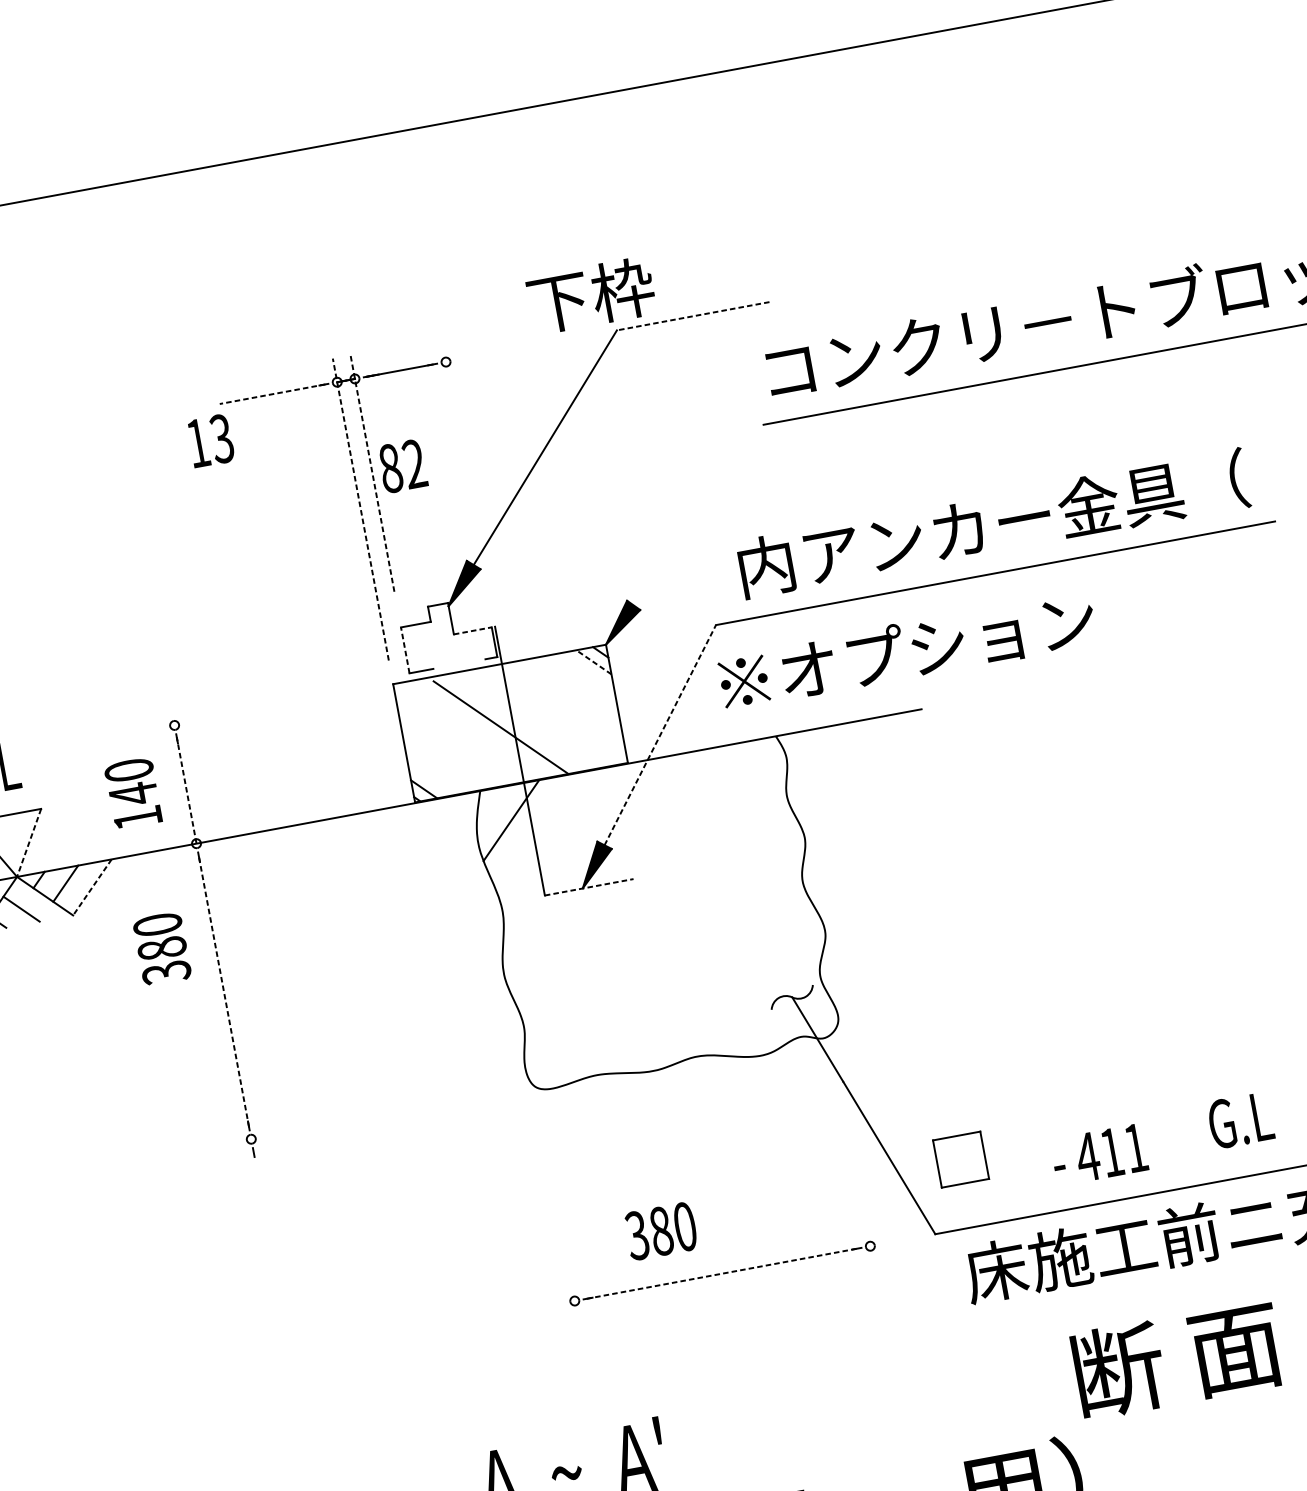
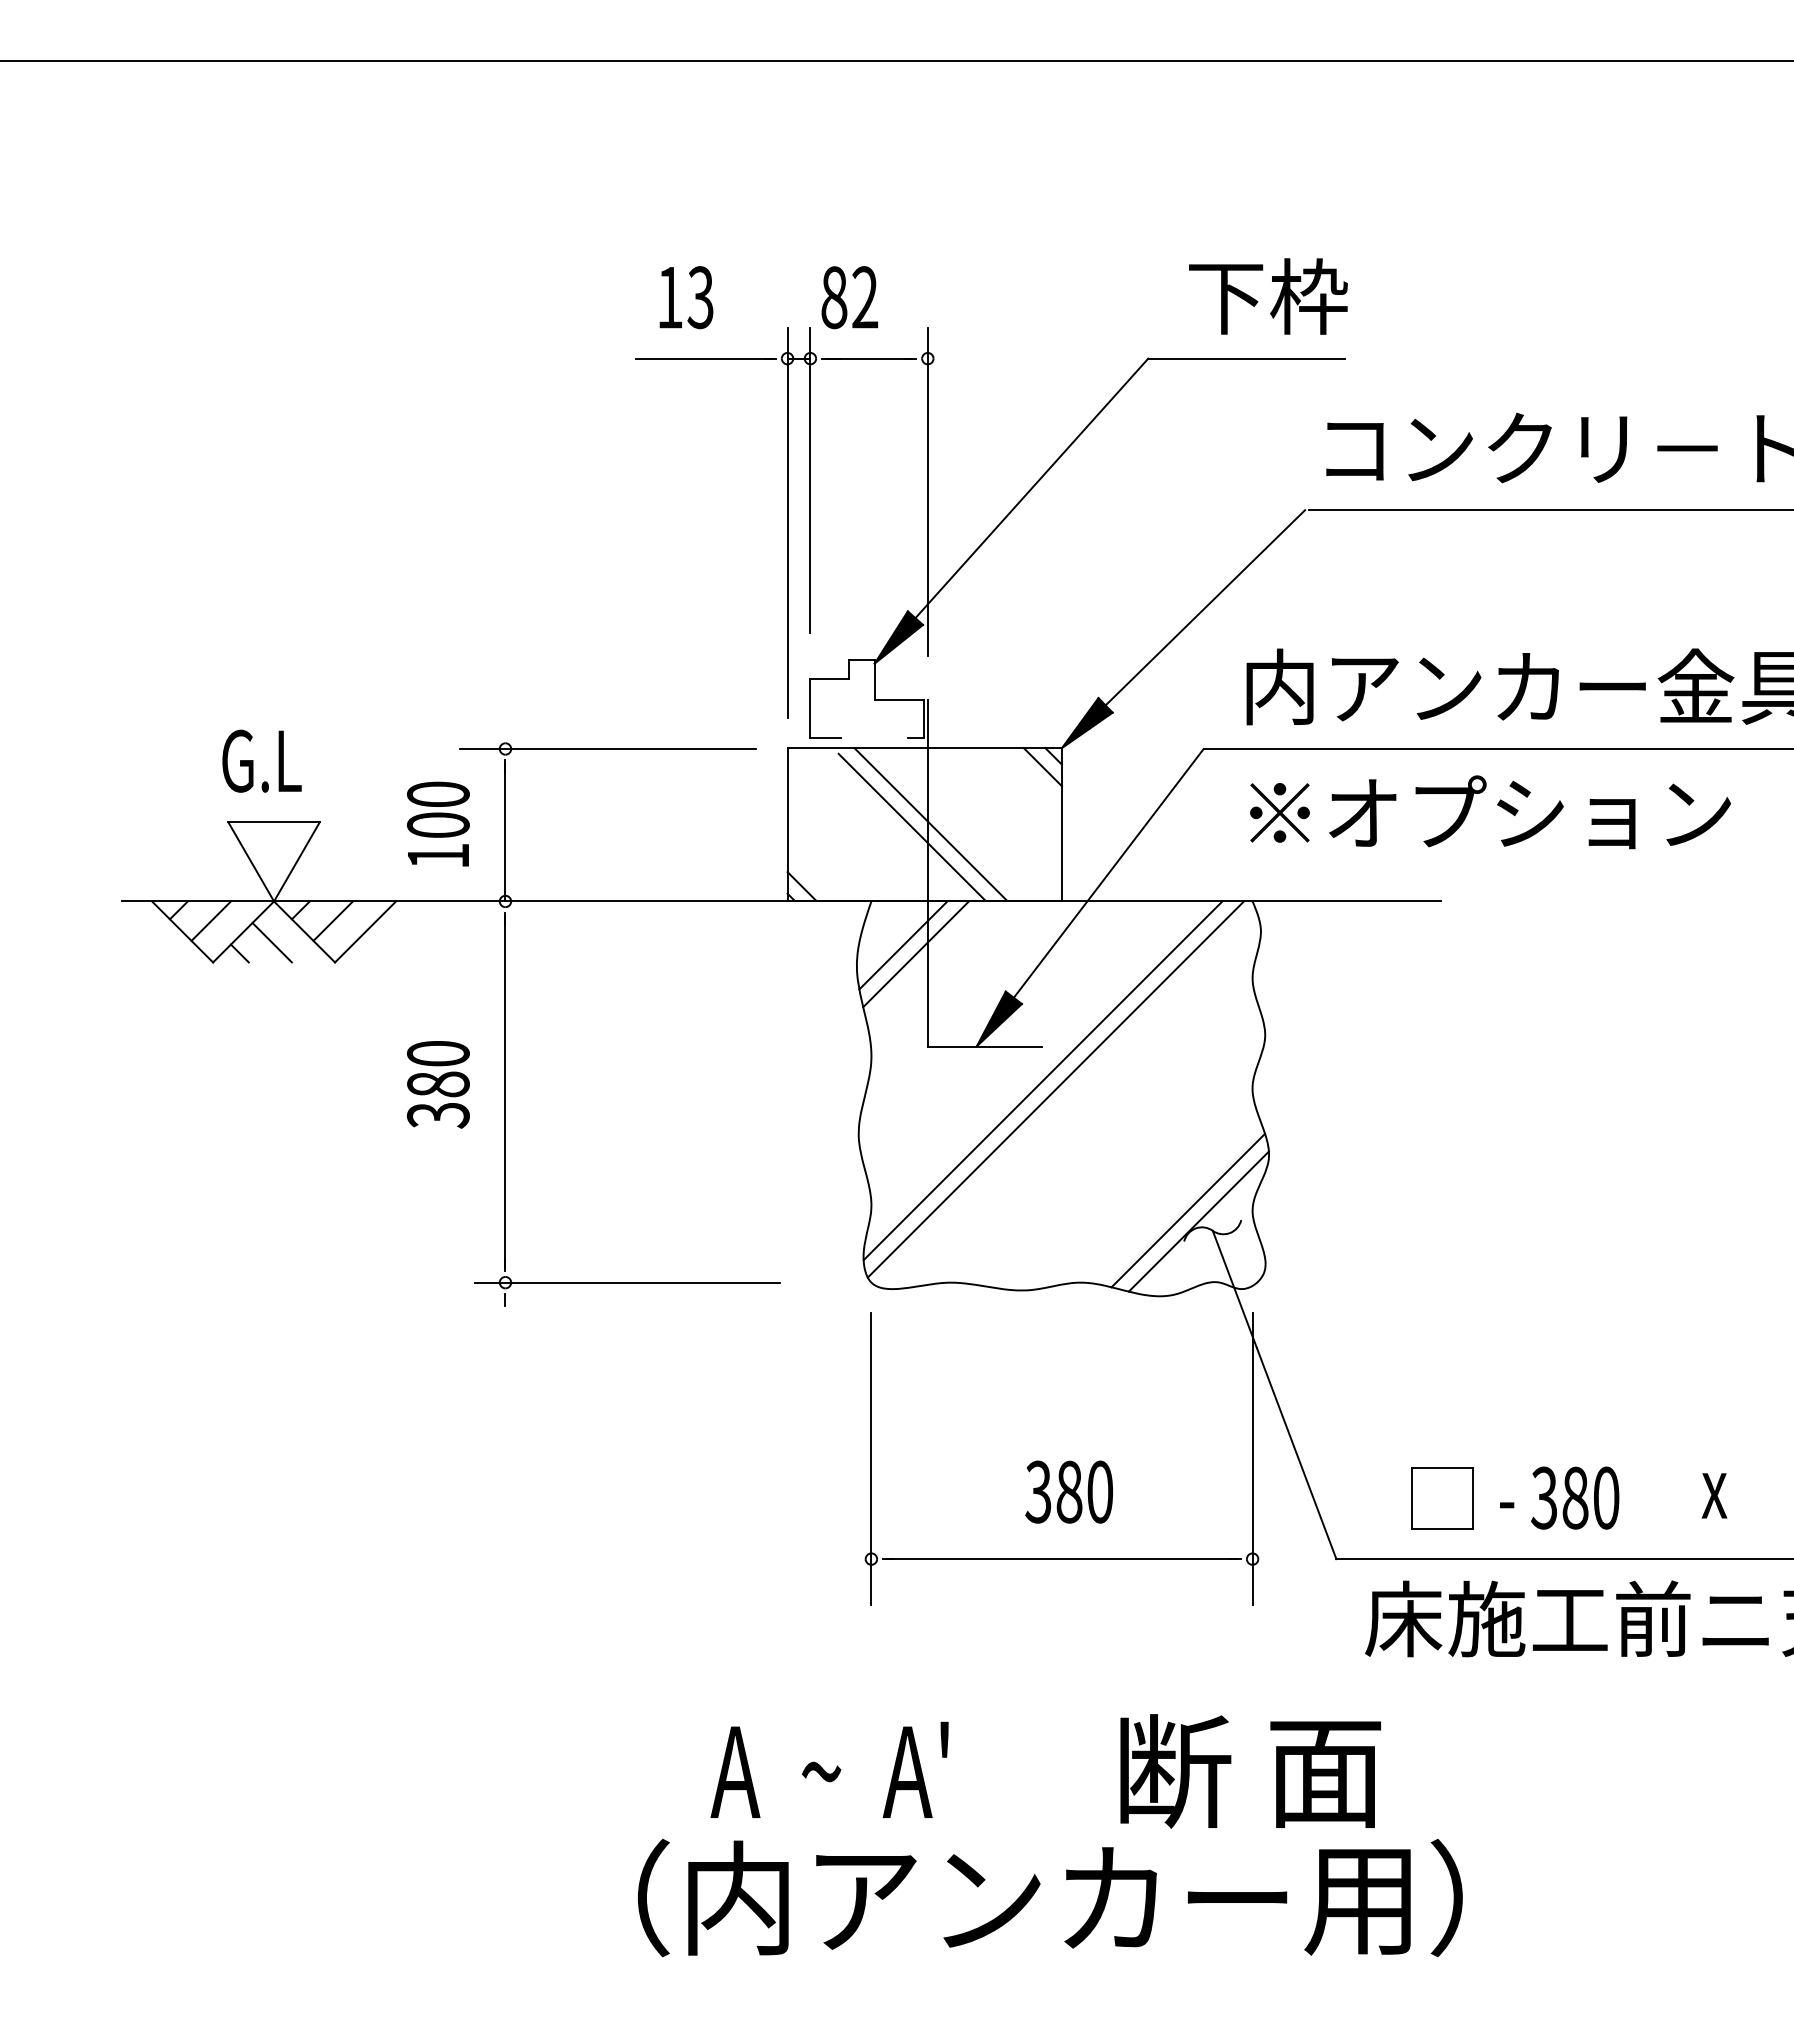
text: (591, 295) -> (1268, 296), moved
line: (693, 316) -> (1246, 358), dashed -> solid
line: (272, 394) -> (703, 358), dashed -> solid
text: (210, 440) -> (686, 297), moved
line: (464, 465) -> (927, 491), added
text: (402, 466) -> (849, 297), moved
line: (372, 473) -> (810, 480), dashed -> solid
line: (360, 509) -> (787, 522), dashed -> solid
line: (697, 515) -> (1205, 607), added
line: (473, 631) -> (899, 700), dashed -> solid
line: (405, 650) -> (810, 708), dashed -> solid
text: (907, 650) -> (1490, 812), moved
line: (593, 661) -> (1042, 766), dashed -> solid
line: (253, 710) -> (607, 748), added
line: (515, 722) -> (930, 824), added
line: (660, 735) -> (1108, 873), dashed -> solid
line: (186, 790) -> (505, 832), dashed -> solid
text: (132, 794) -> (437, 825), 140 -> 100
line: (522, 825) -> (915, 954), added
line: (28, 842) -> (296, 861), dashed -> solid
line: (92, 887) -> (365, 932), dashed -> solid
line: (589, 887) -> (985, 1046), dashed -> solid
line: (638, 905) -> (1042, 1080), added
line: (650, 910) -> (1055, 1089), added
text: (162, 948) -> (438, 1084), moved
line: (770, 985) -> (1188, 1210), added
line: (223, 991) -> (505, 1091), dashed -> solid
line: (779, 992) -> (1198, 1221), added
text: (1239, 1120) -> (1742, 1487), G.L -> x
line: (345, 1121) -> (626, 1282), added
text: (1111, 1152) -> (1574, 1497), 411 -> 380
part: (960, 1159) -> (1442, 1498), moved
line: (855, 1168) -> (1252, 1458), added
line: (560, 1222) -> (871, 1458), added
text: (660, 1230) -> (1068, 1491), moved
line: (723, 1273) -> (1062, 1559), dashed -> solid
text: (1177, 1359) -> (1250, 1771), moved

